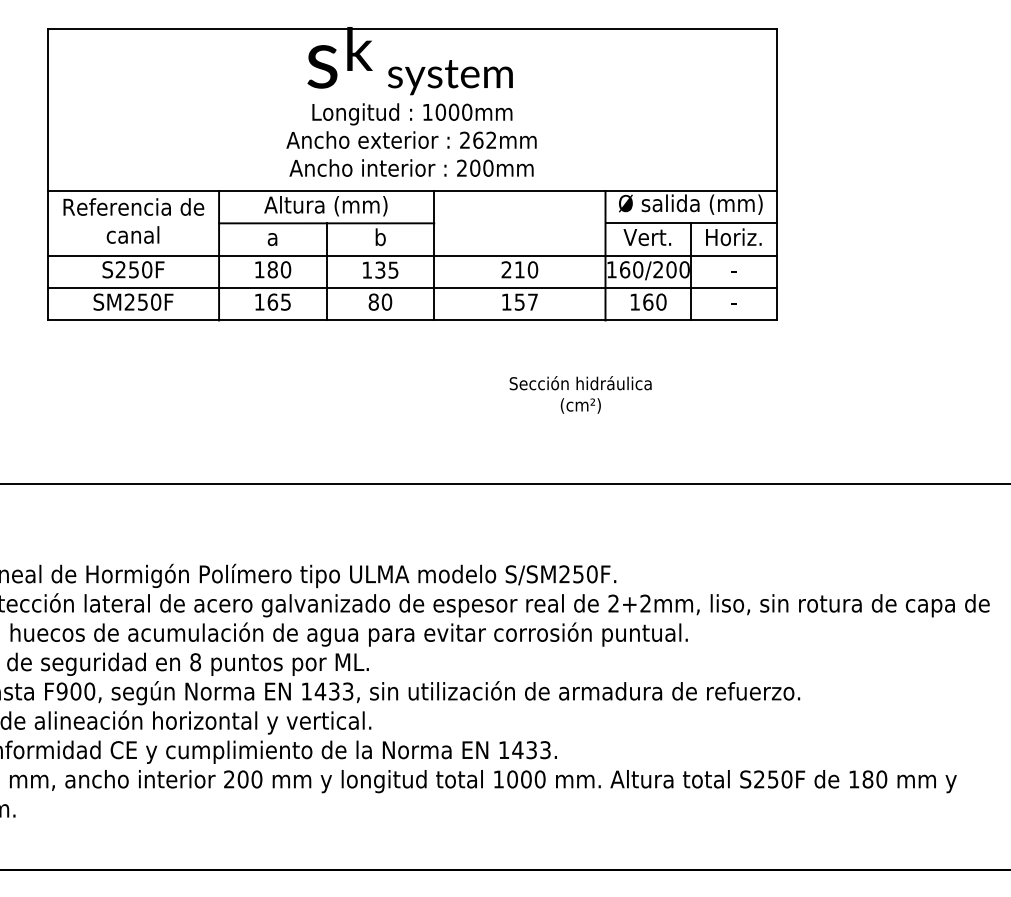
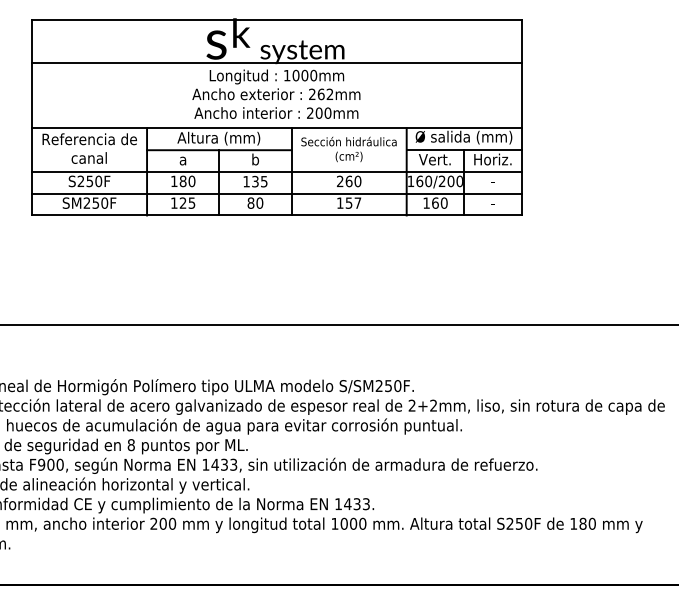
line: (411, 94) -> (276, 63), added
text: (518, 269) -> (348, 181), 210 -> 260
text: (271, 301) -> (182, 202), 165 -> 125
text: (579, 394) -> (348, 149), moved

